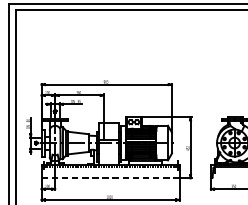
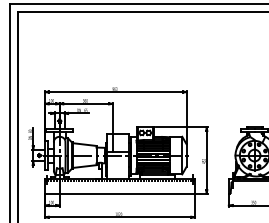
line: (111, 178) -> (120, 193), dashed -> solid

